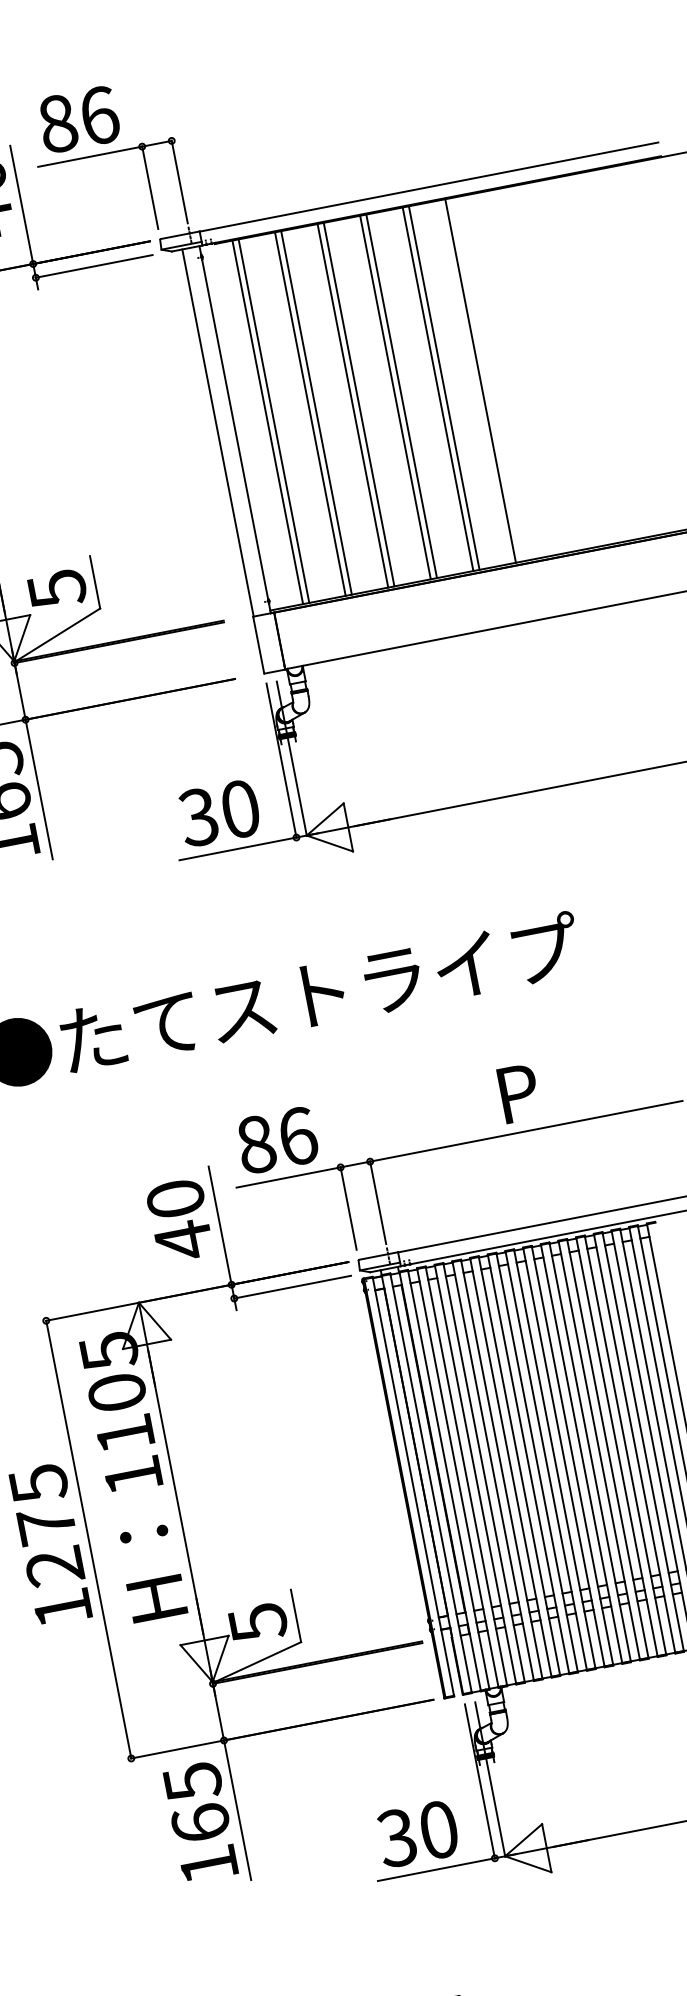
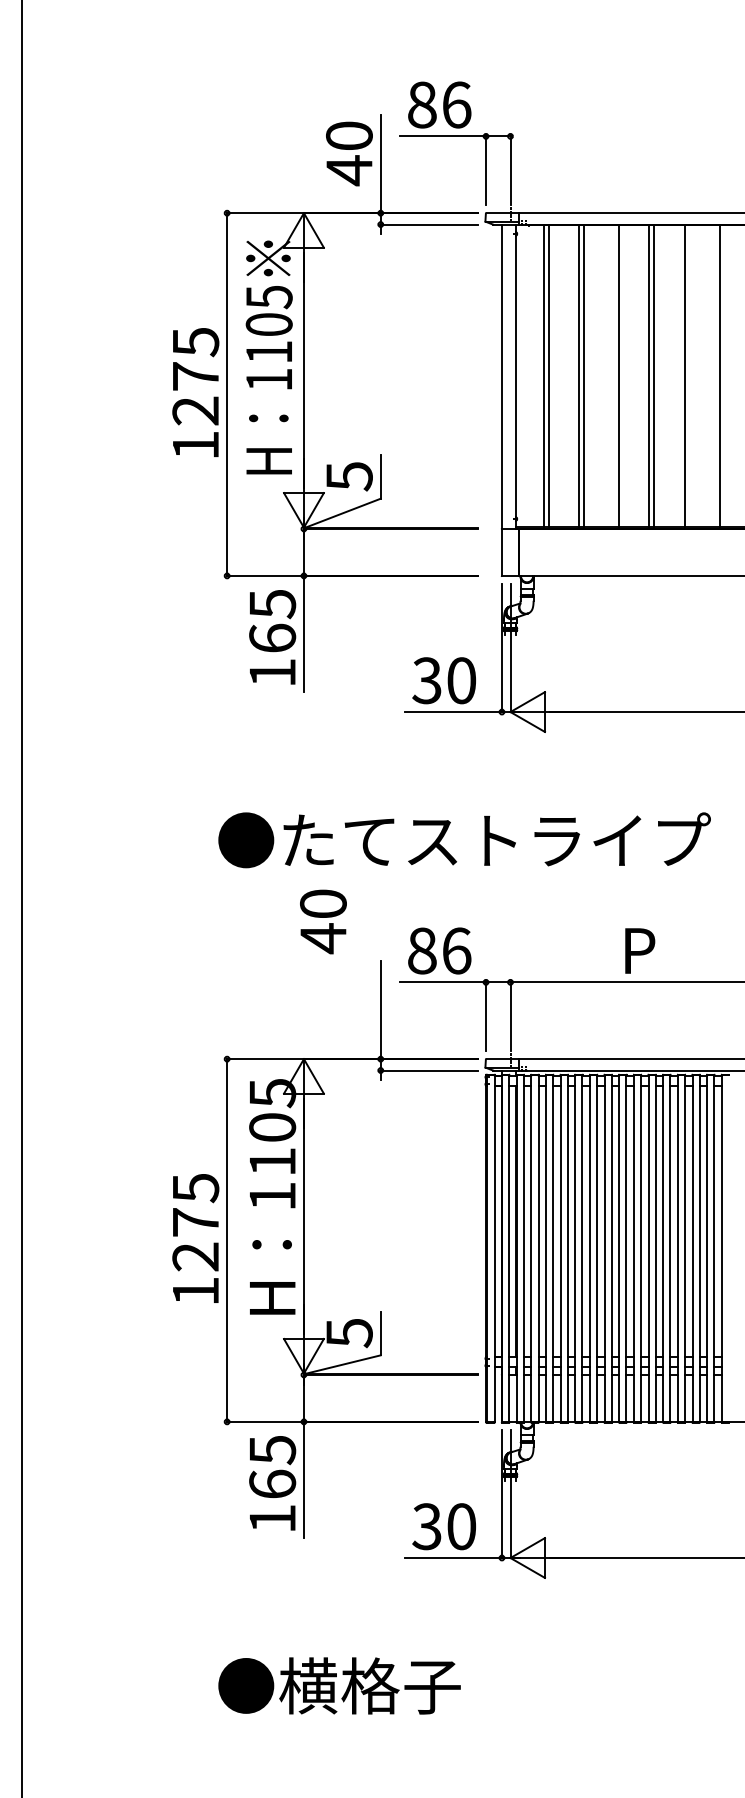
line: (443, 387) -> (689, 375), removed
line: (353, 405) -> (614, 375), removed
text: (179, 1220) -> (323, 921), moved

